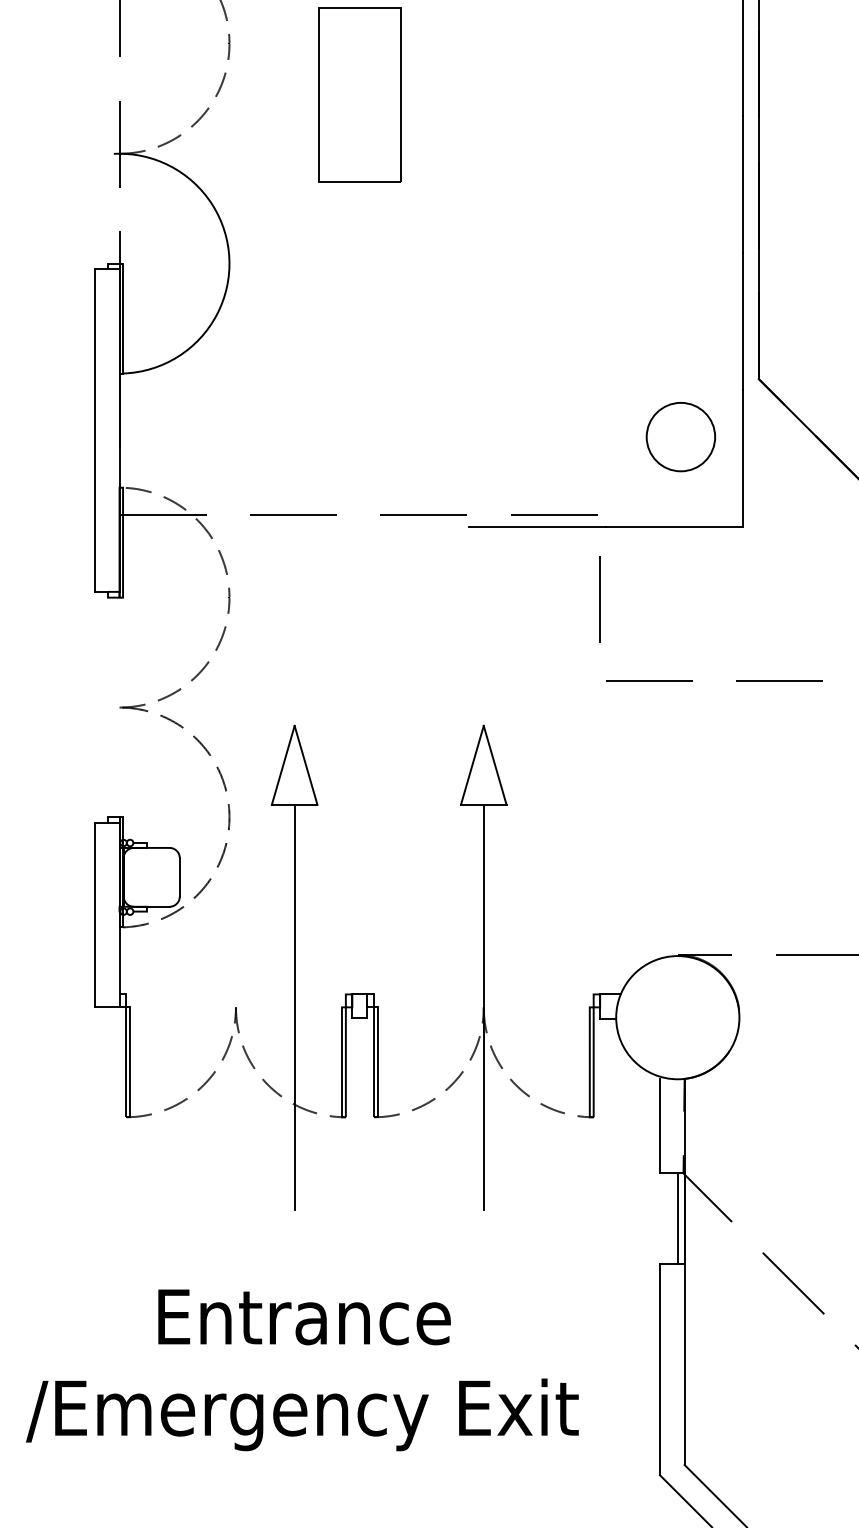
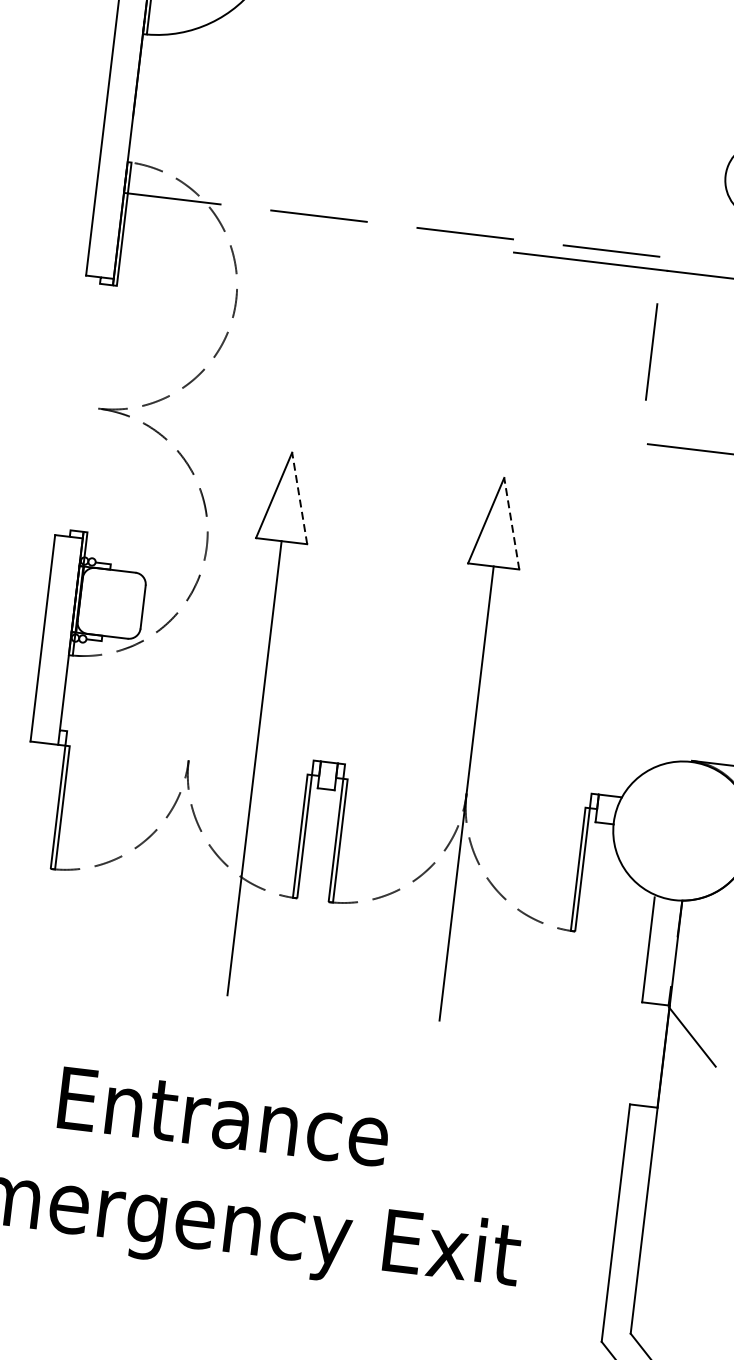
line: (305, 764) -> (299, 497), solid -> dashed
line: (495, 764) -> (512, 522), solid -> dashed
line: (677, 1217) -> (655, 1055), removed

